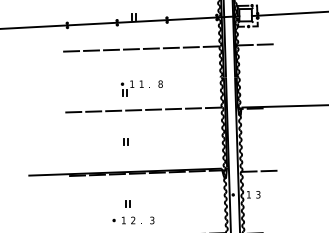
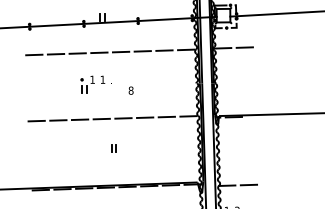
part: (134, 88) -> (95, 84), moved
part: (125, 141) -> (113, 148), moved

